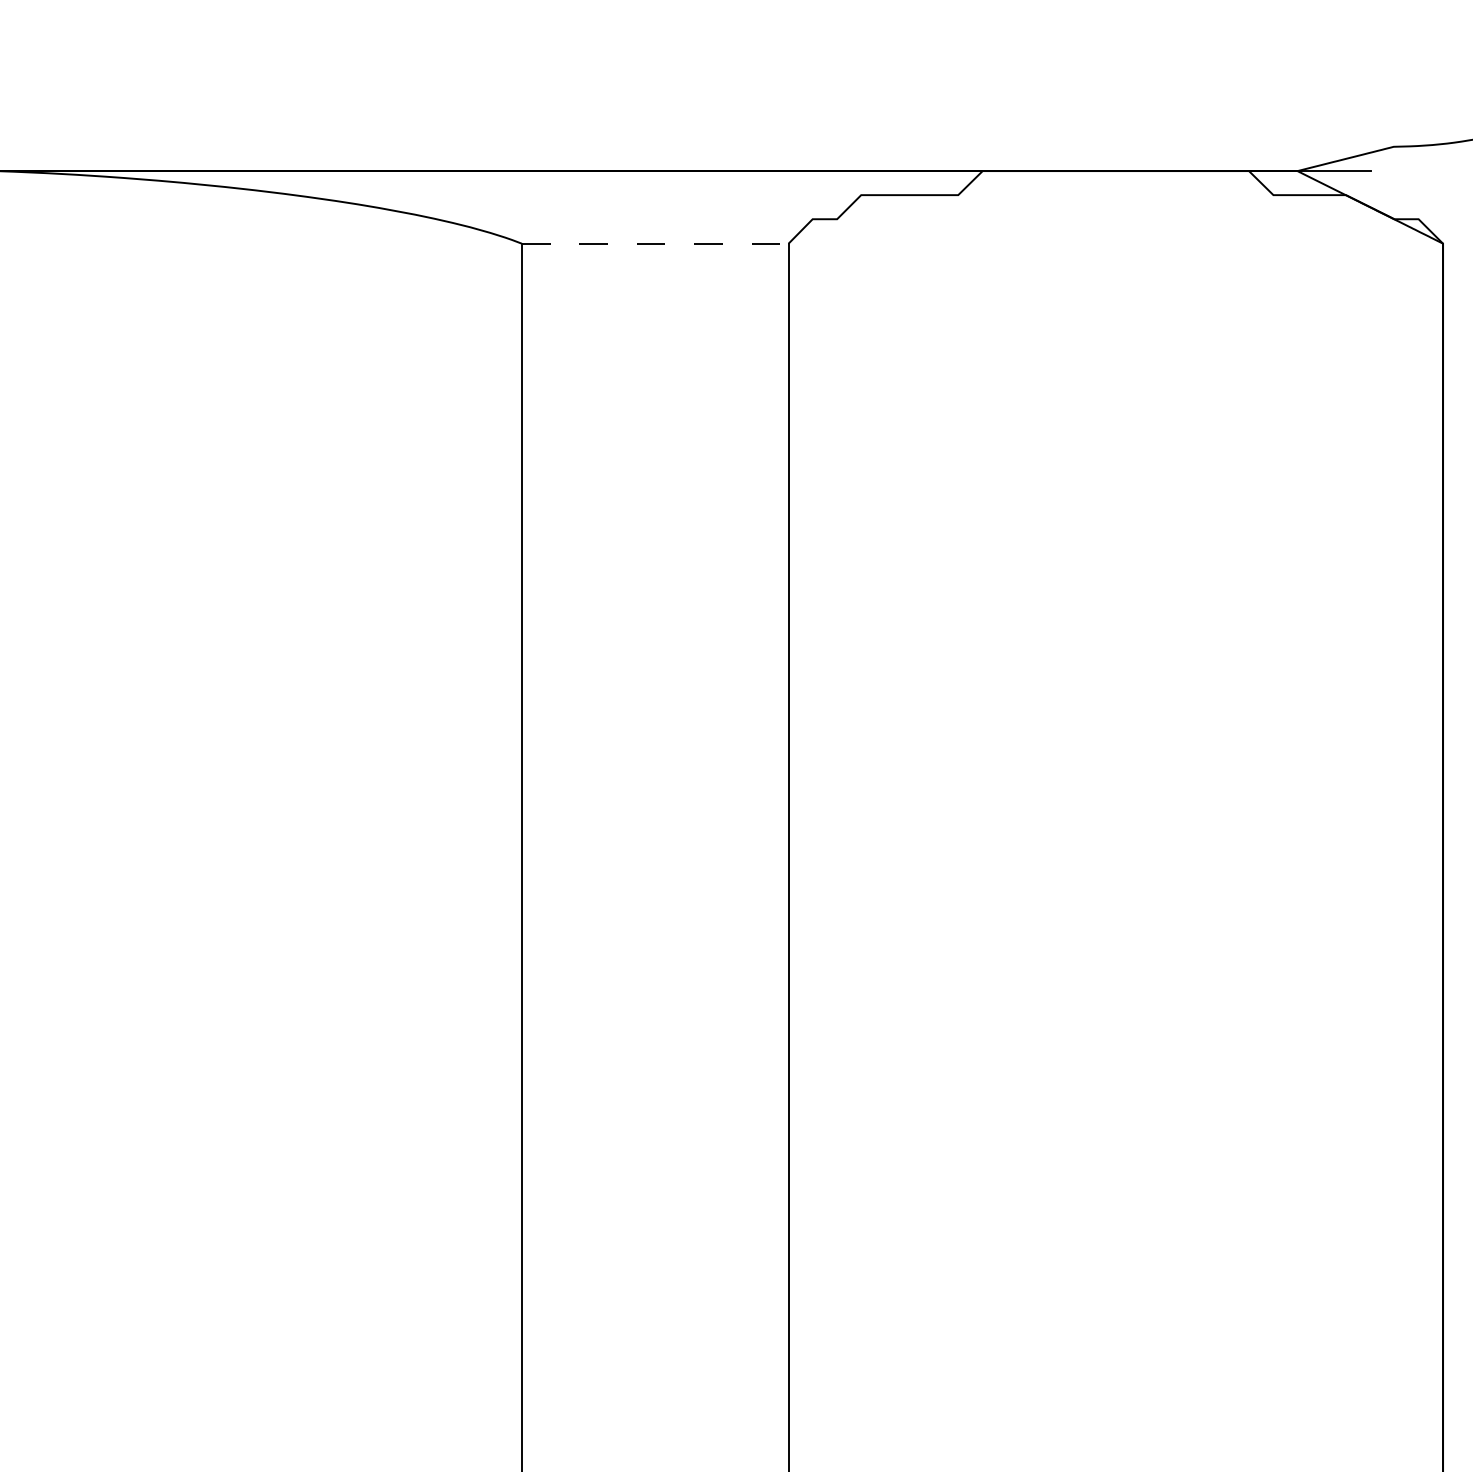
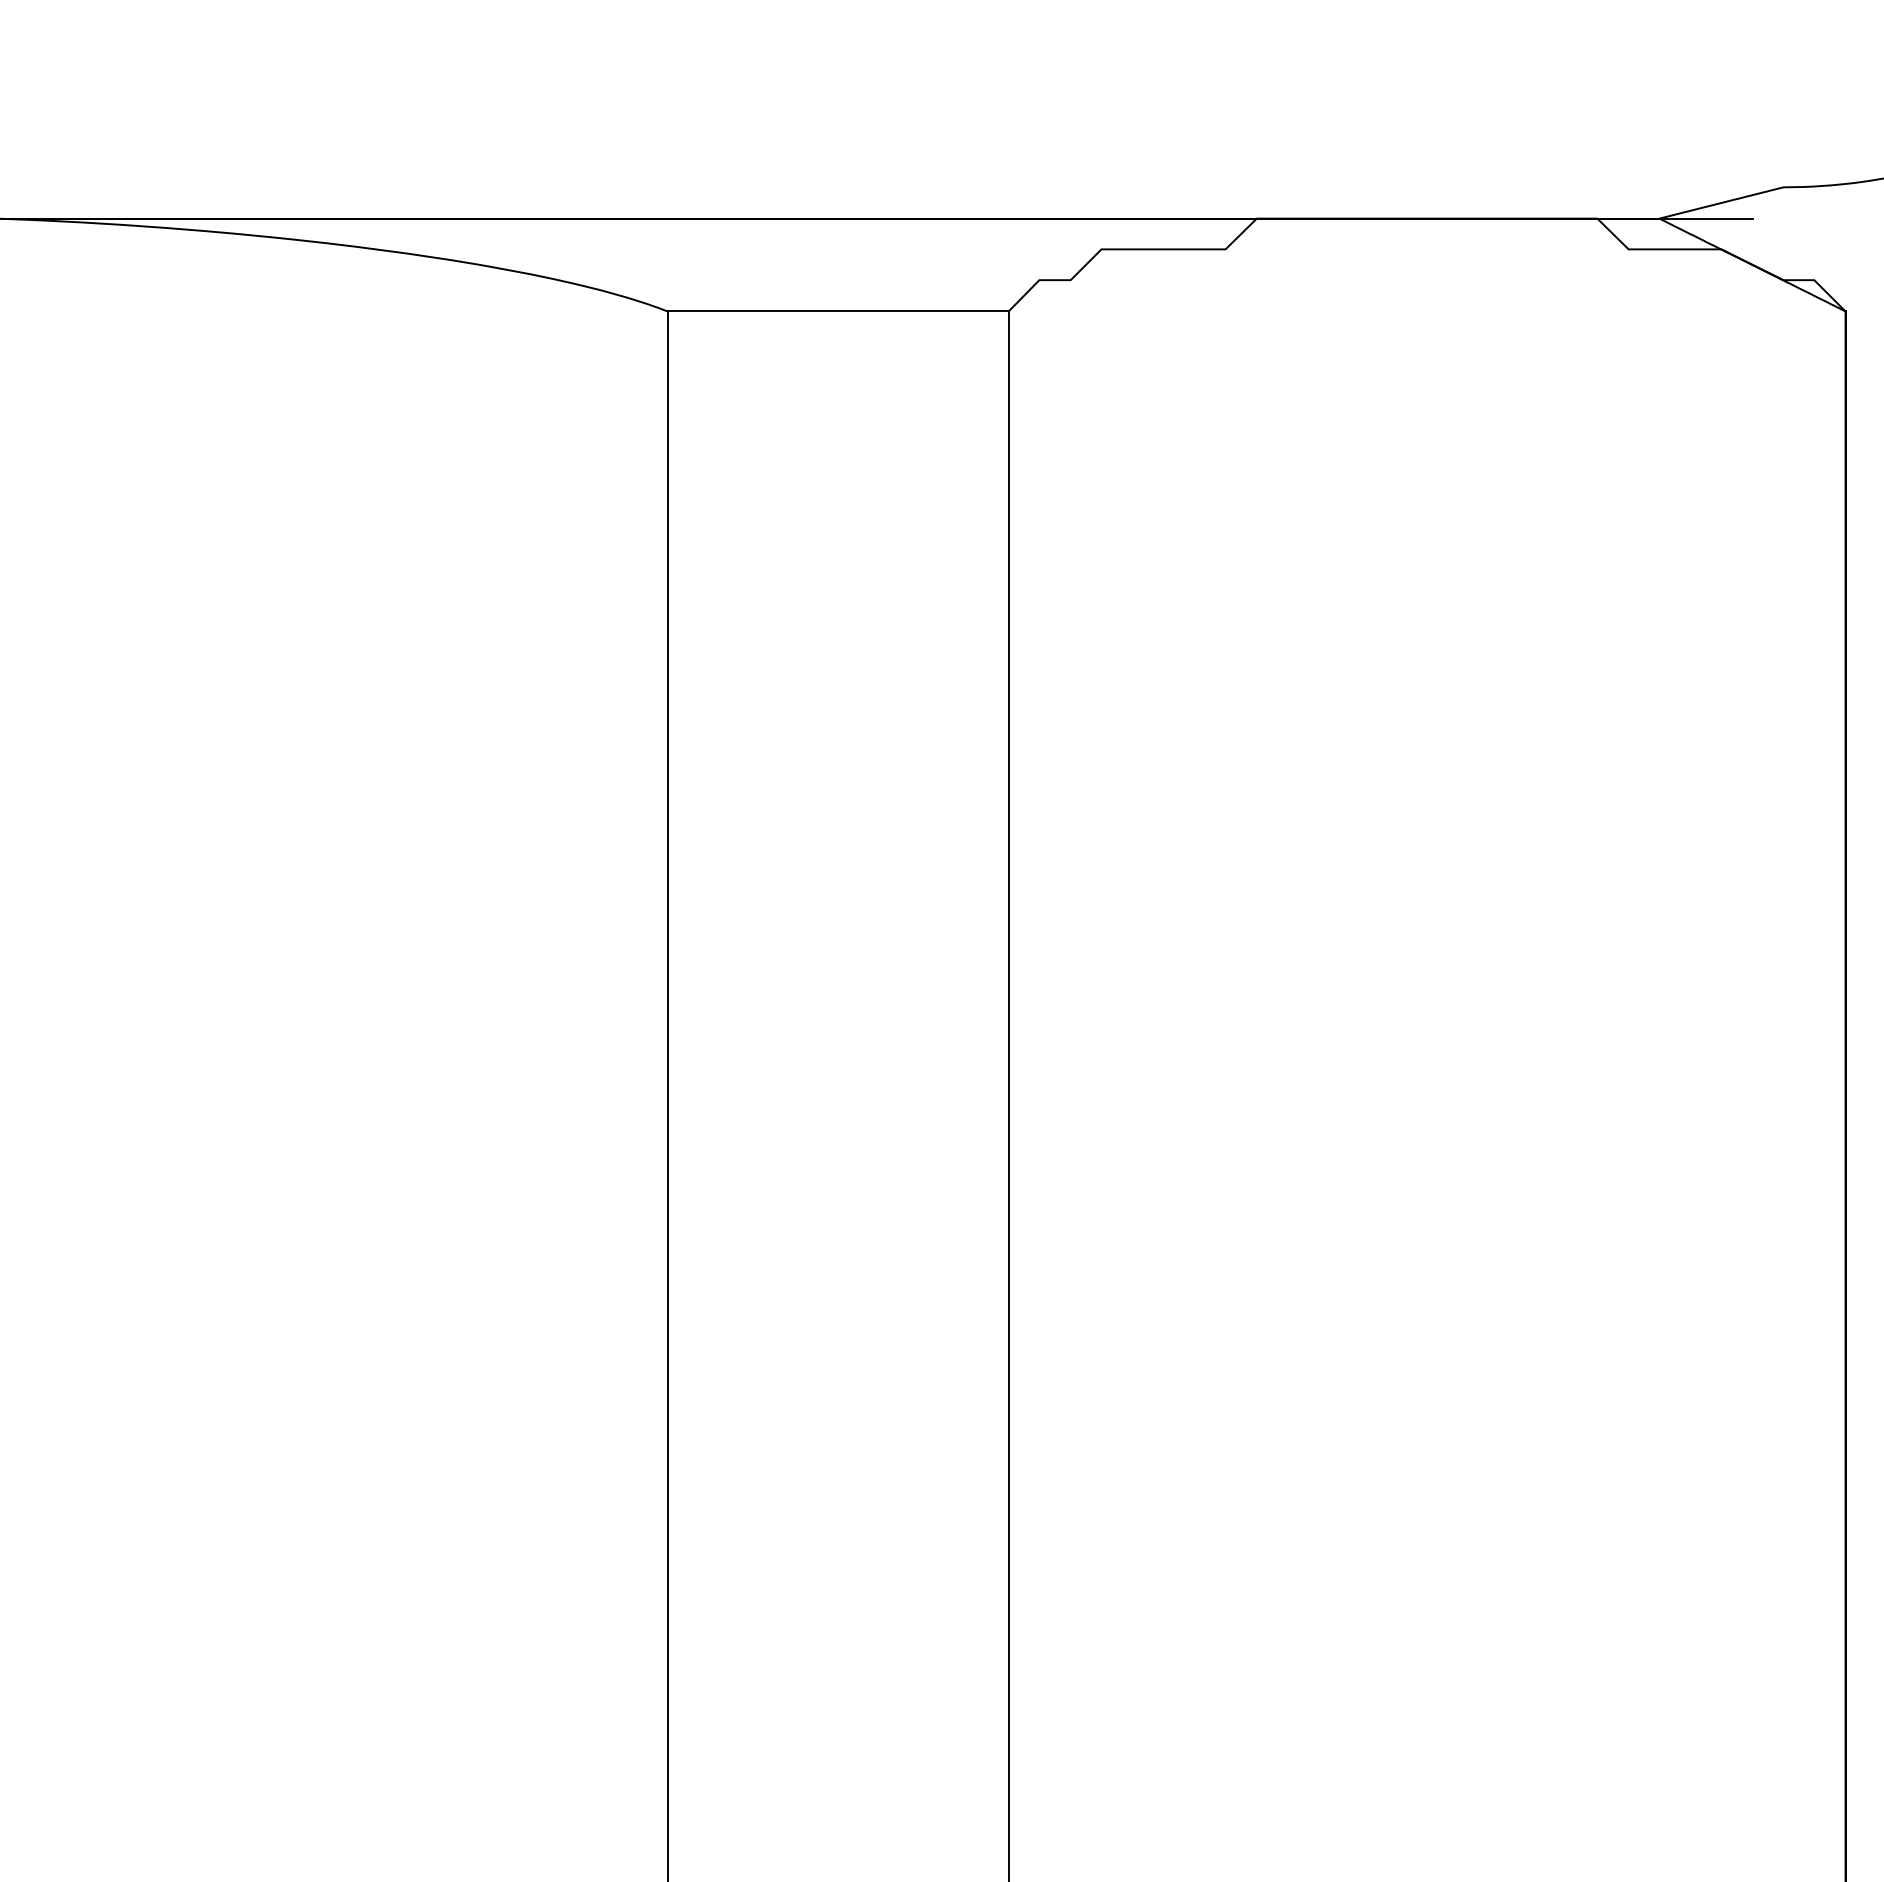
line: (655, 243) -> (838, 311), dashed -> solid

